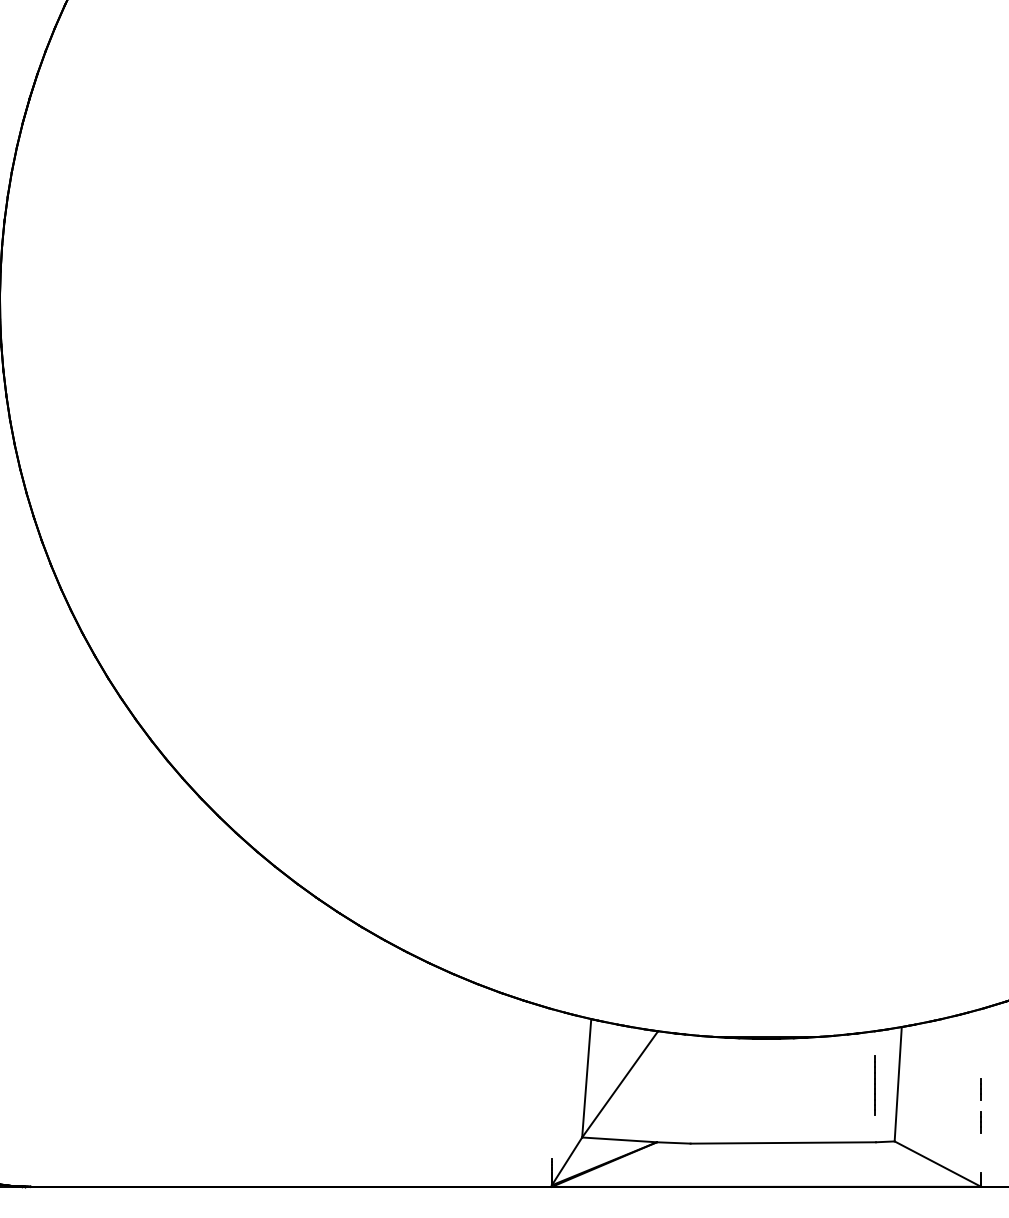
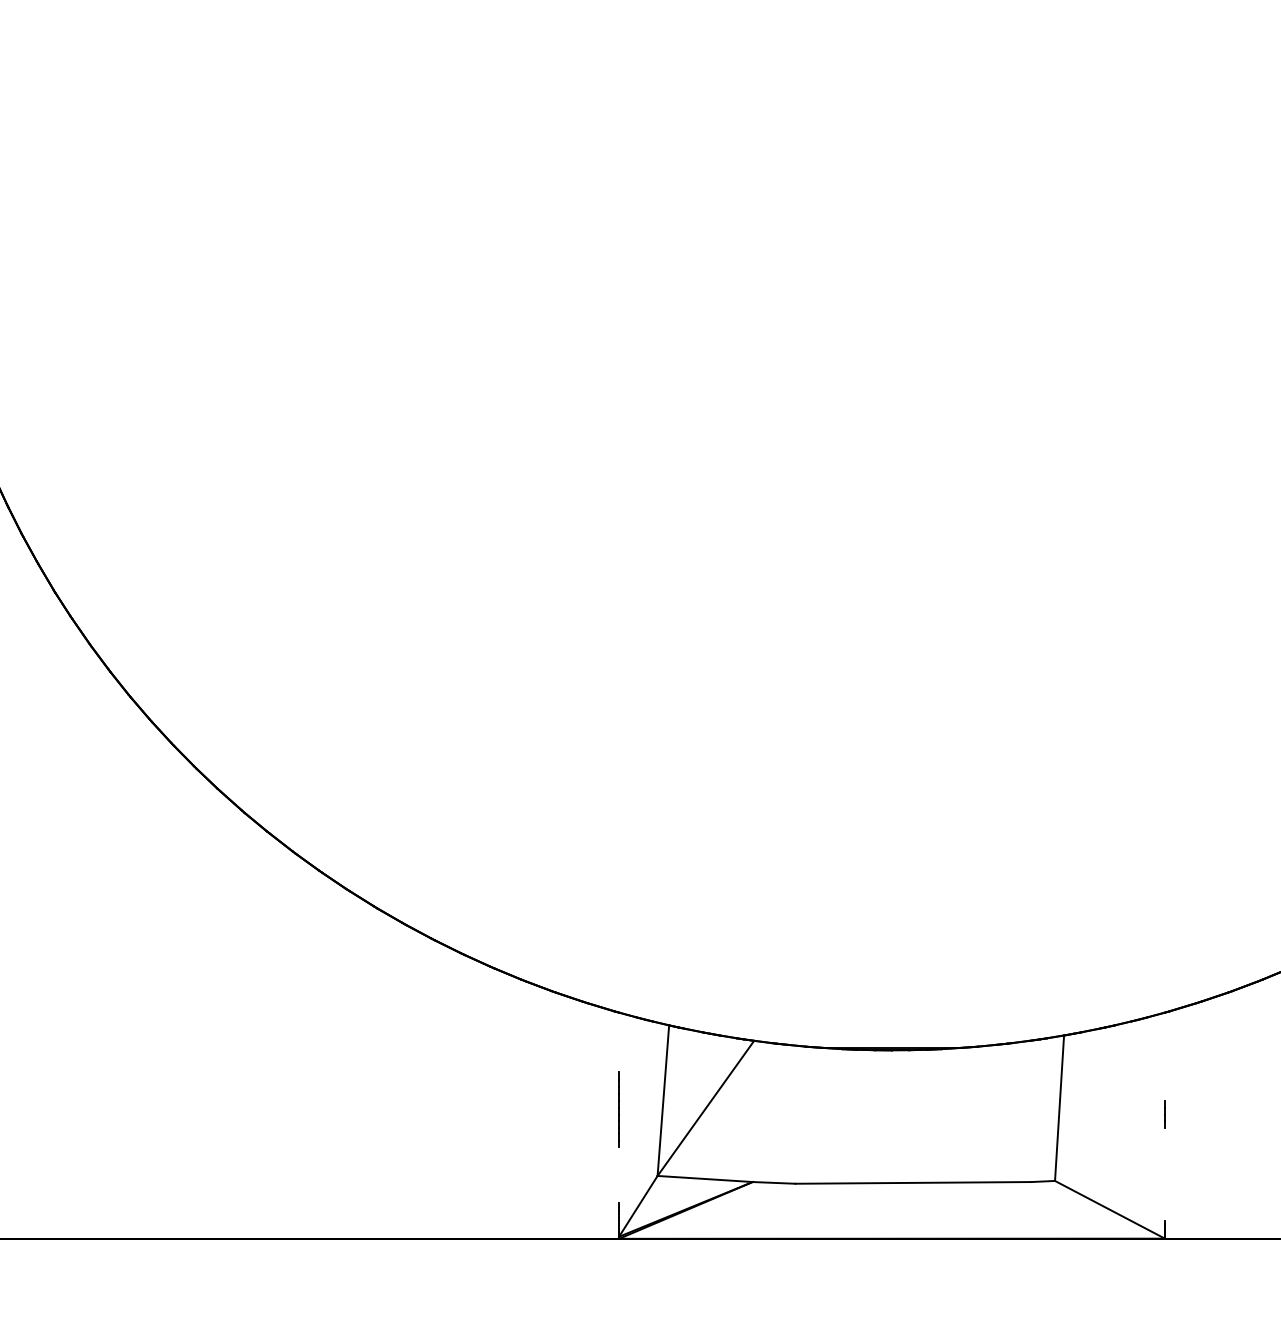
line: (874, 1085) -> (618, 1109), moved
line: (980, 1122) -> (1164, 1156), removed

